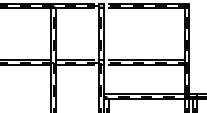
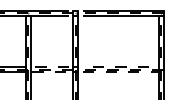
line: (184, 62) -> (158, 69), solid -> dashed
line: (56, 63) -> (30, 70), solid -> dashed

